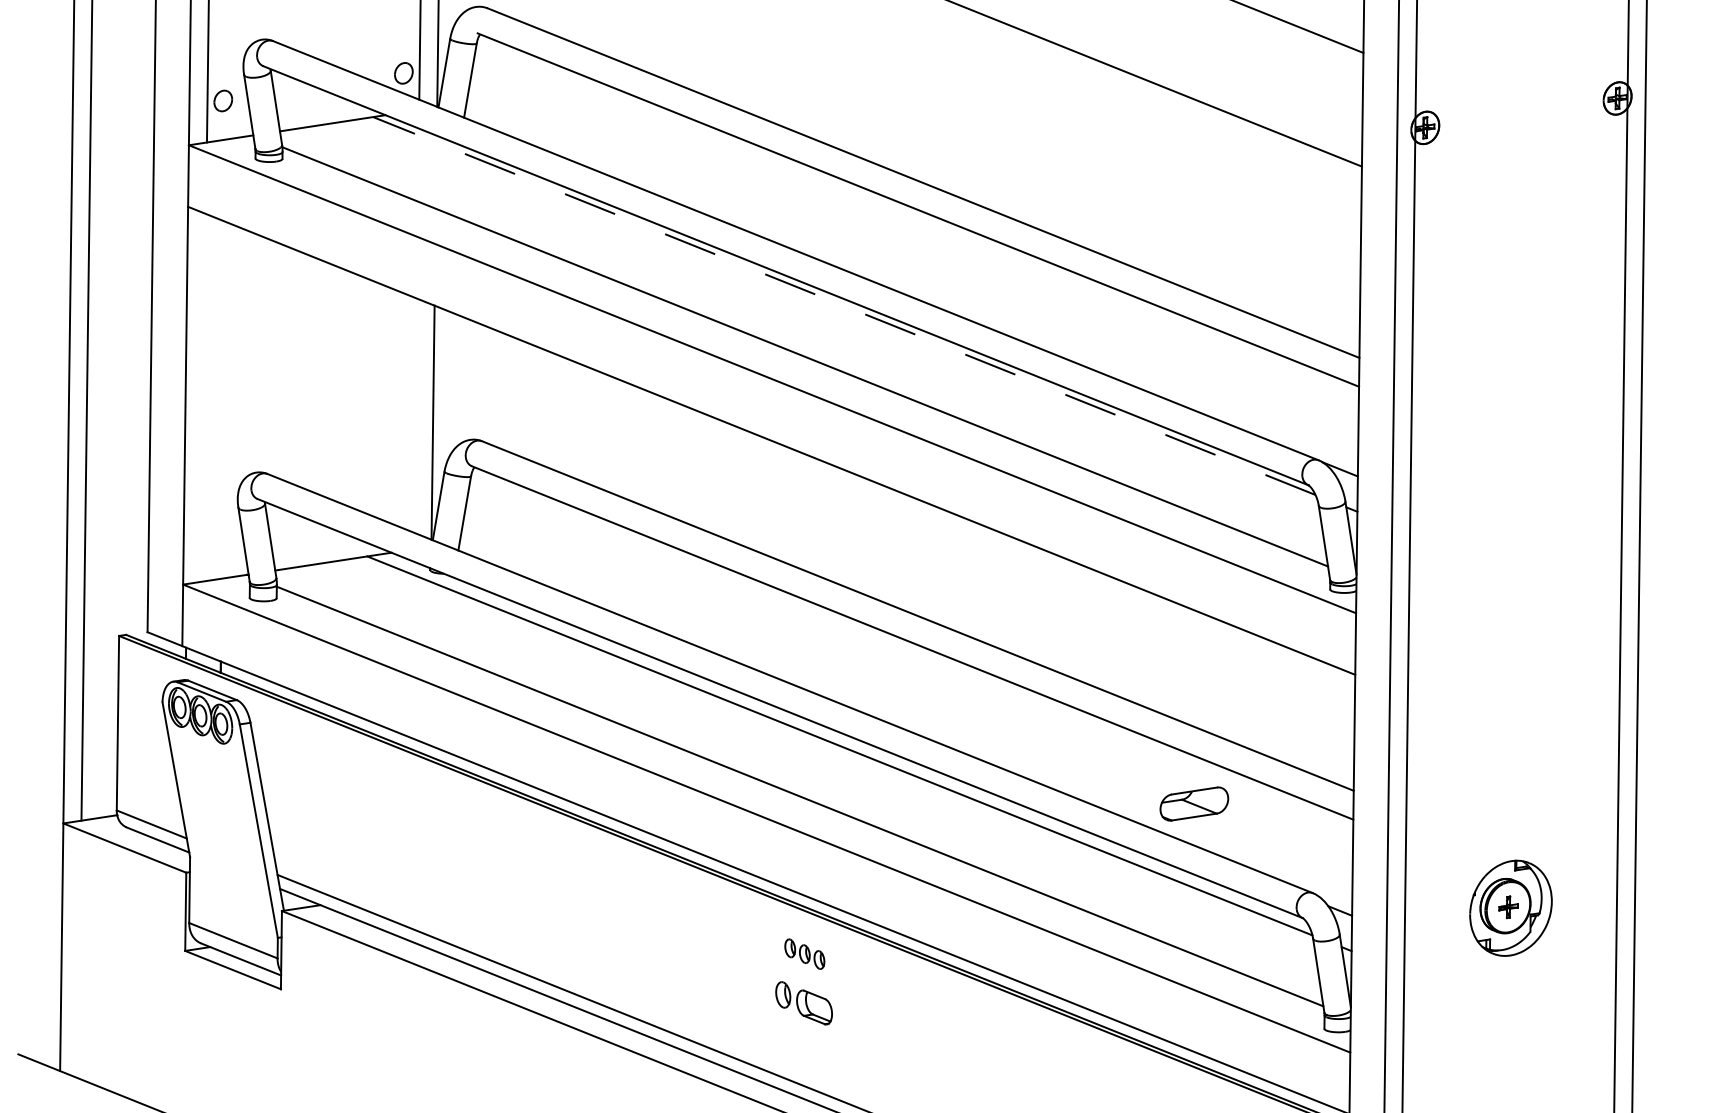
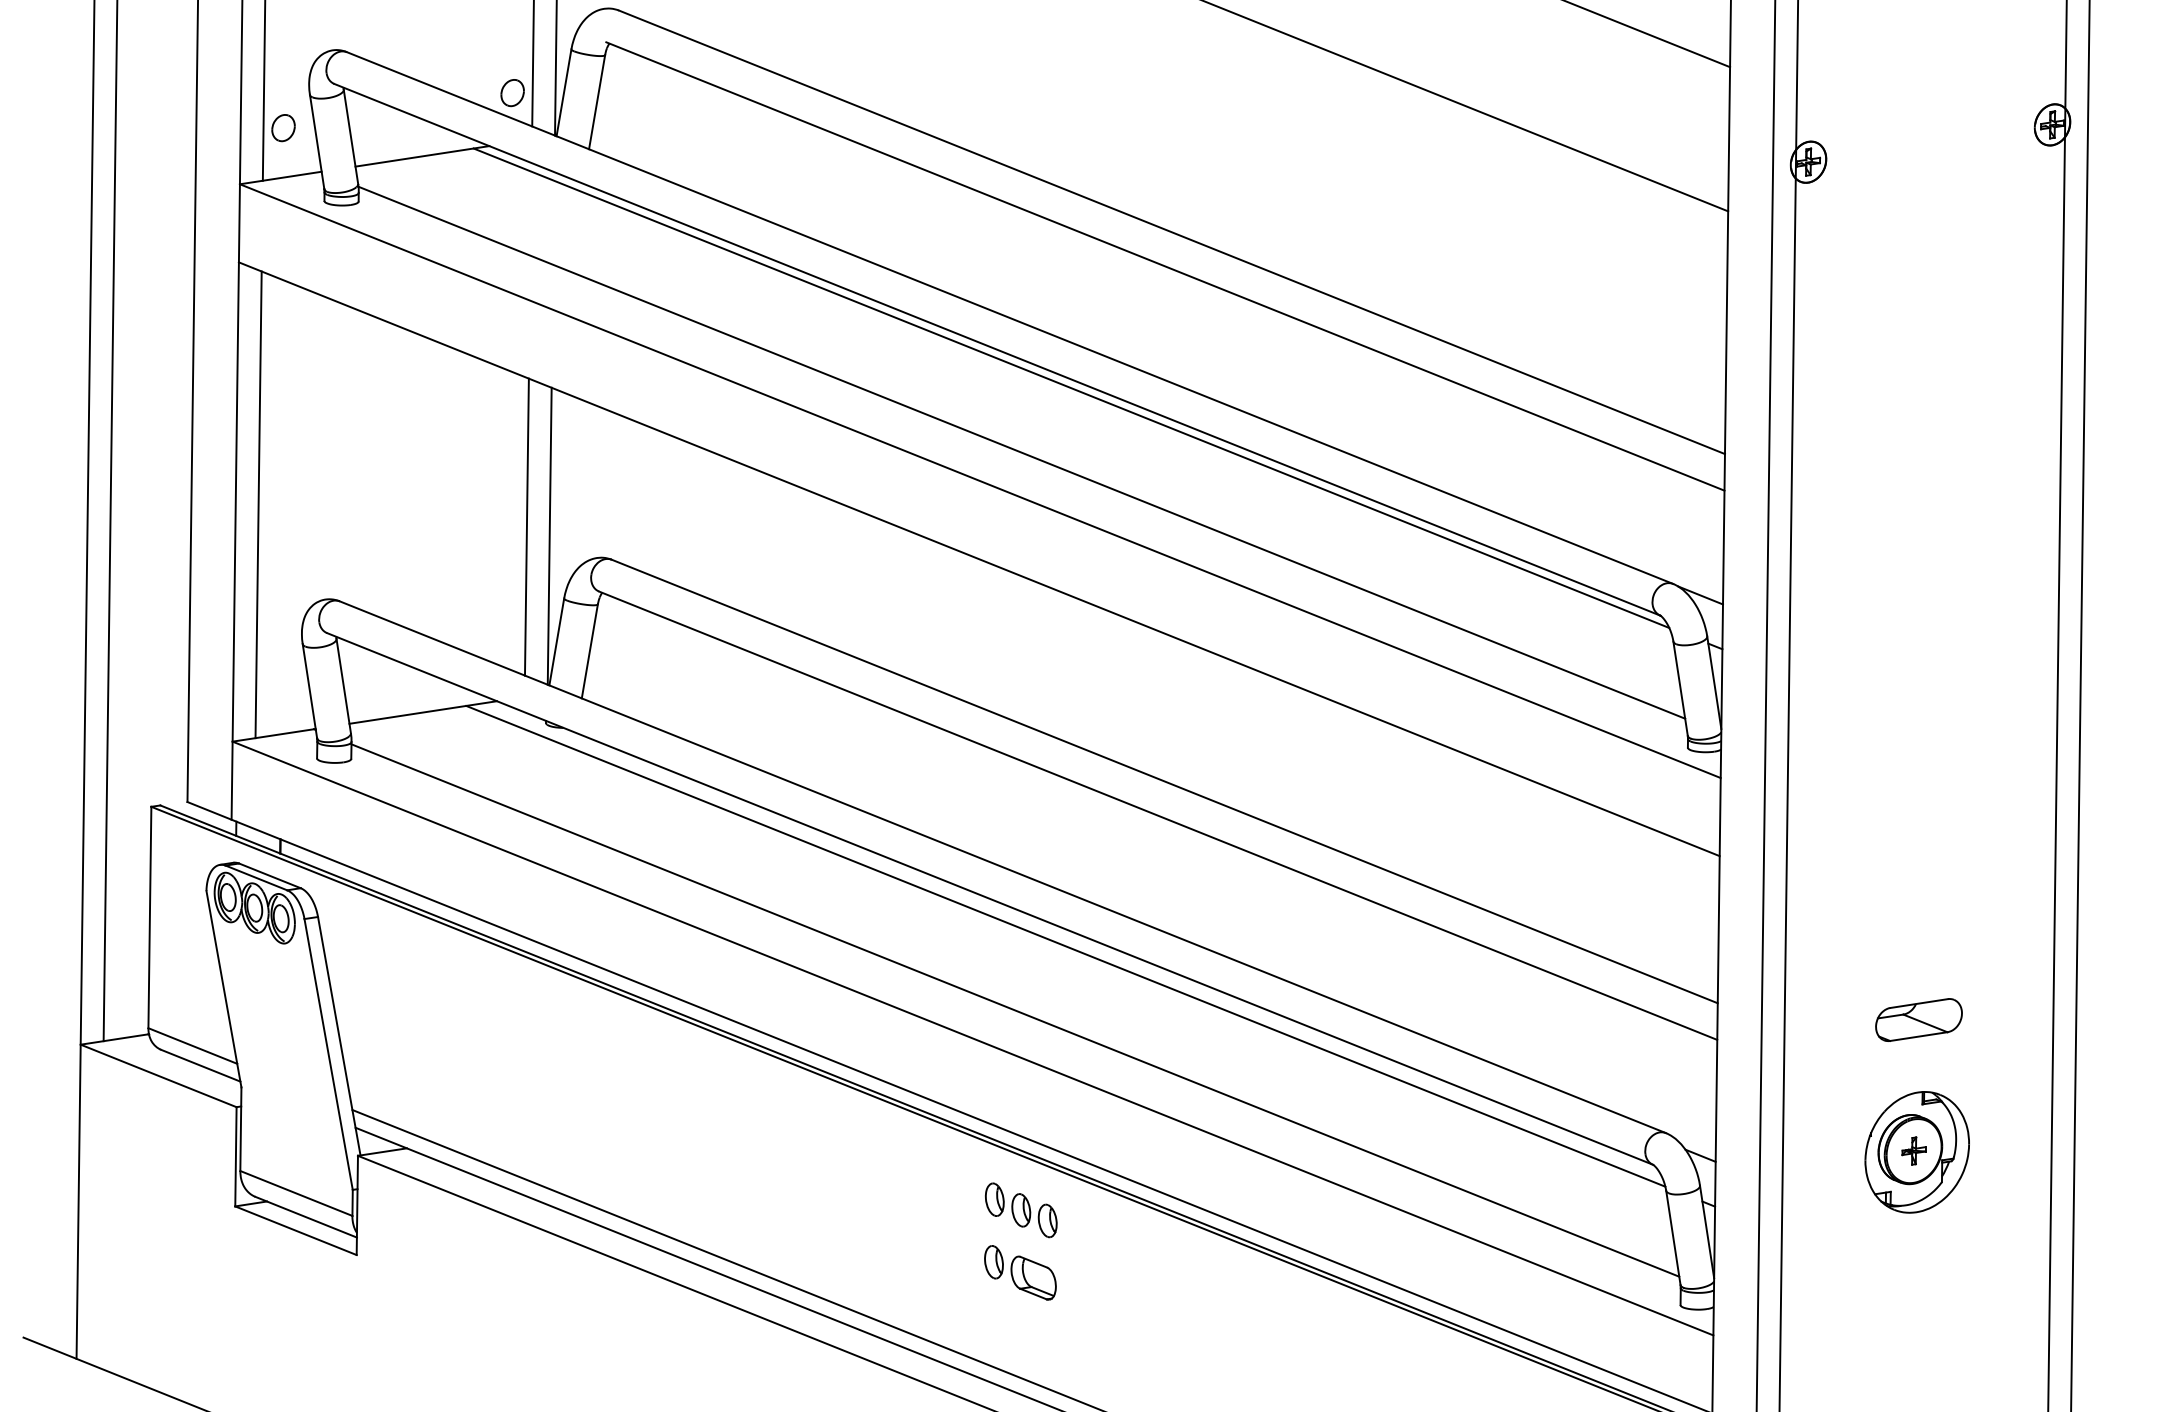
line: (844, 306) -> (1071, 388), dashed -> solid
line: (203, 397) -> (258, 504), added
line: (414, 415) -> (526, 527), added
part: (1194, 803) -> (1919, 1019), moved
part: (804, 954) -> (1020, 1210), size x1.43

